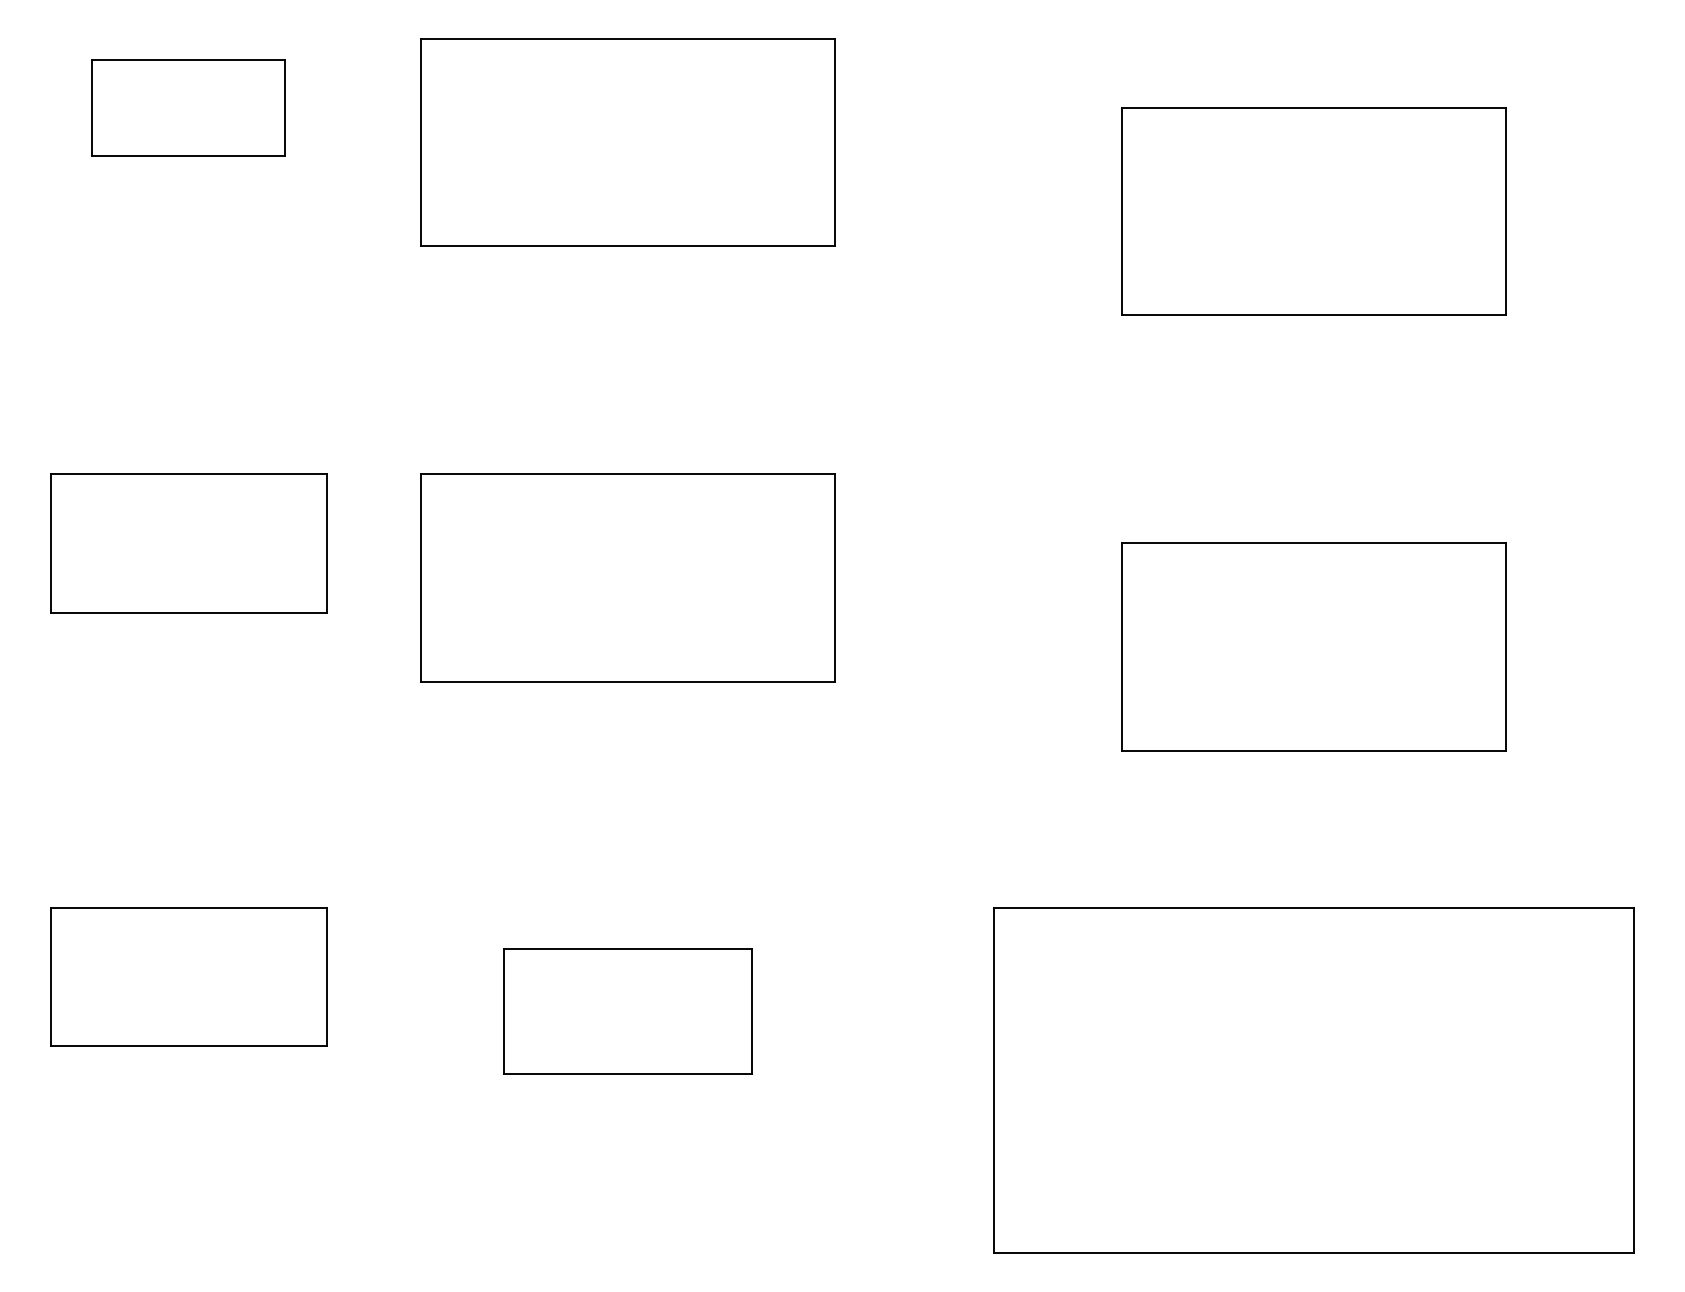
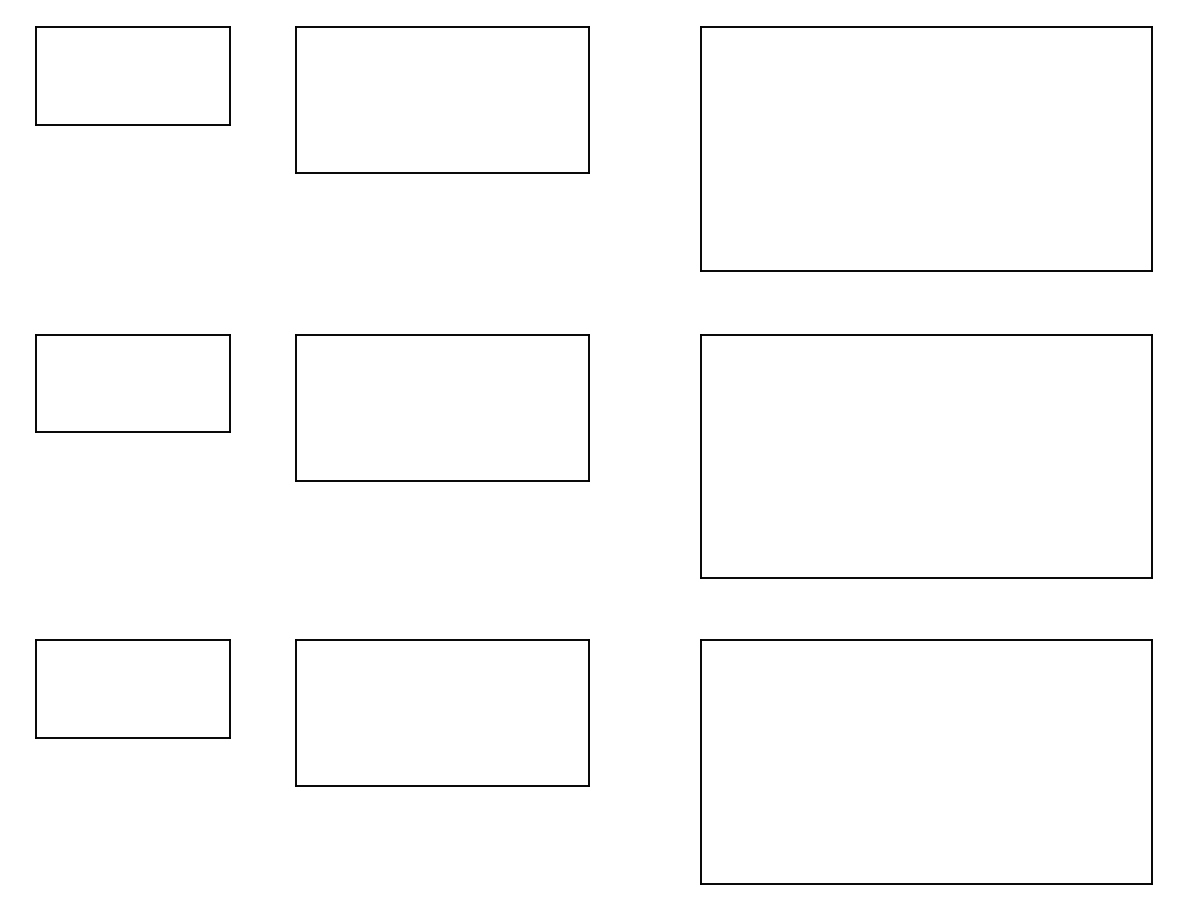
part: (188, 107) -> (132, 75), size x1.43
part: (1313, 211) -> (926, 149), size x1.67
part: (1313, 646) -> (926, 455), size x1.67
part: (627, 1011) -> (442, 713), size x1.67

